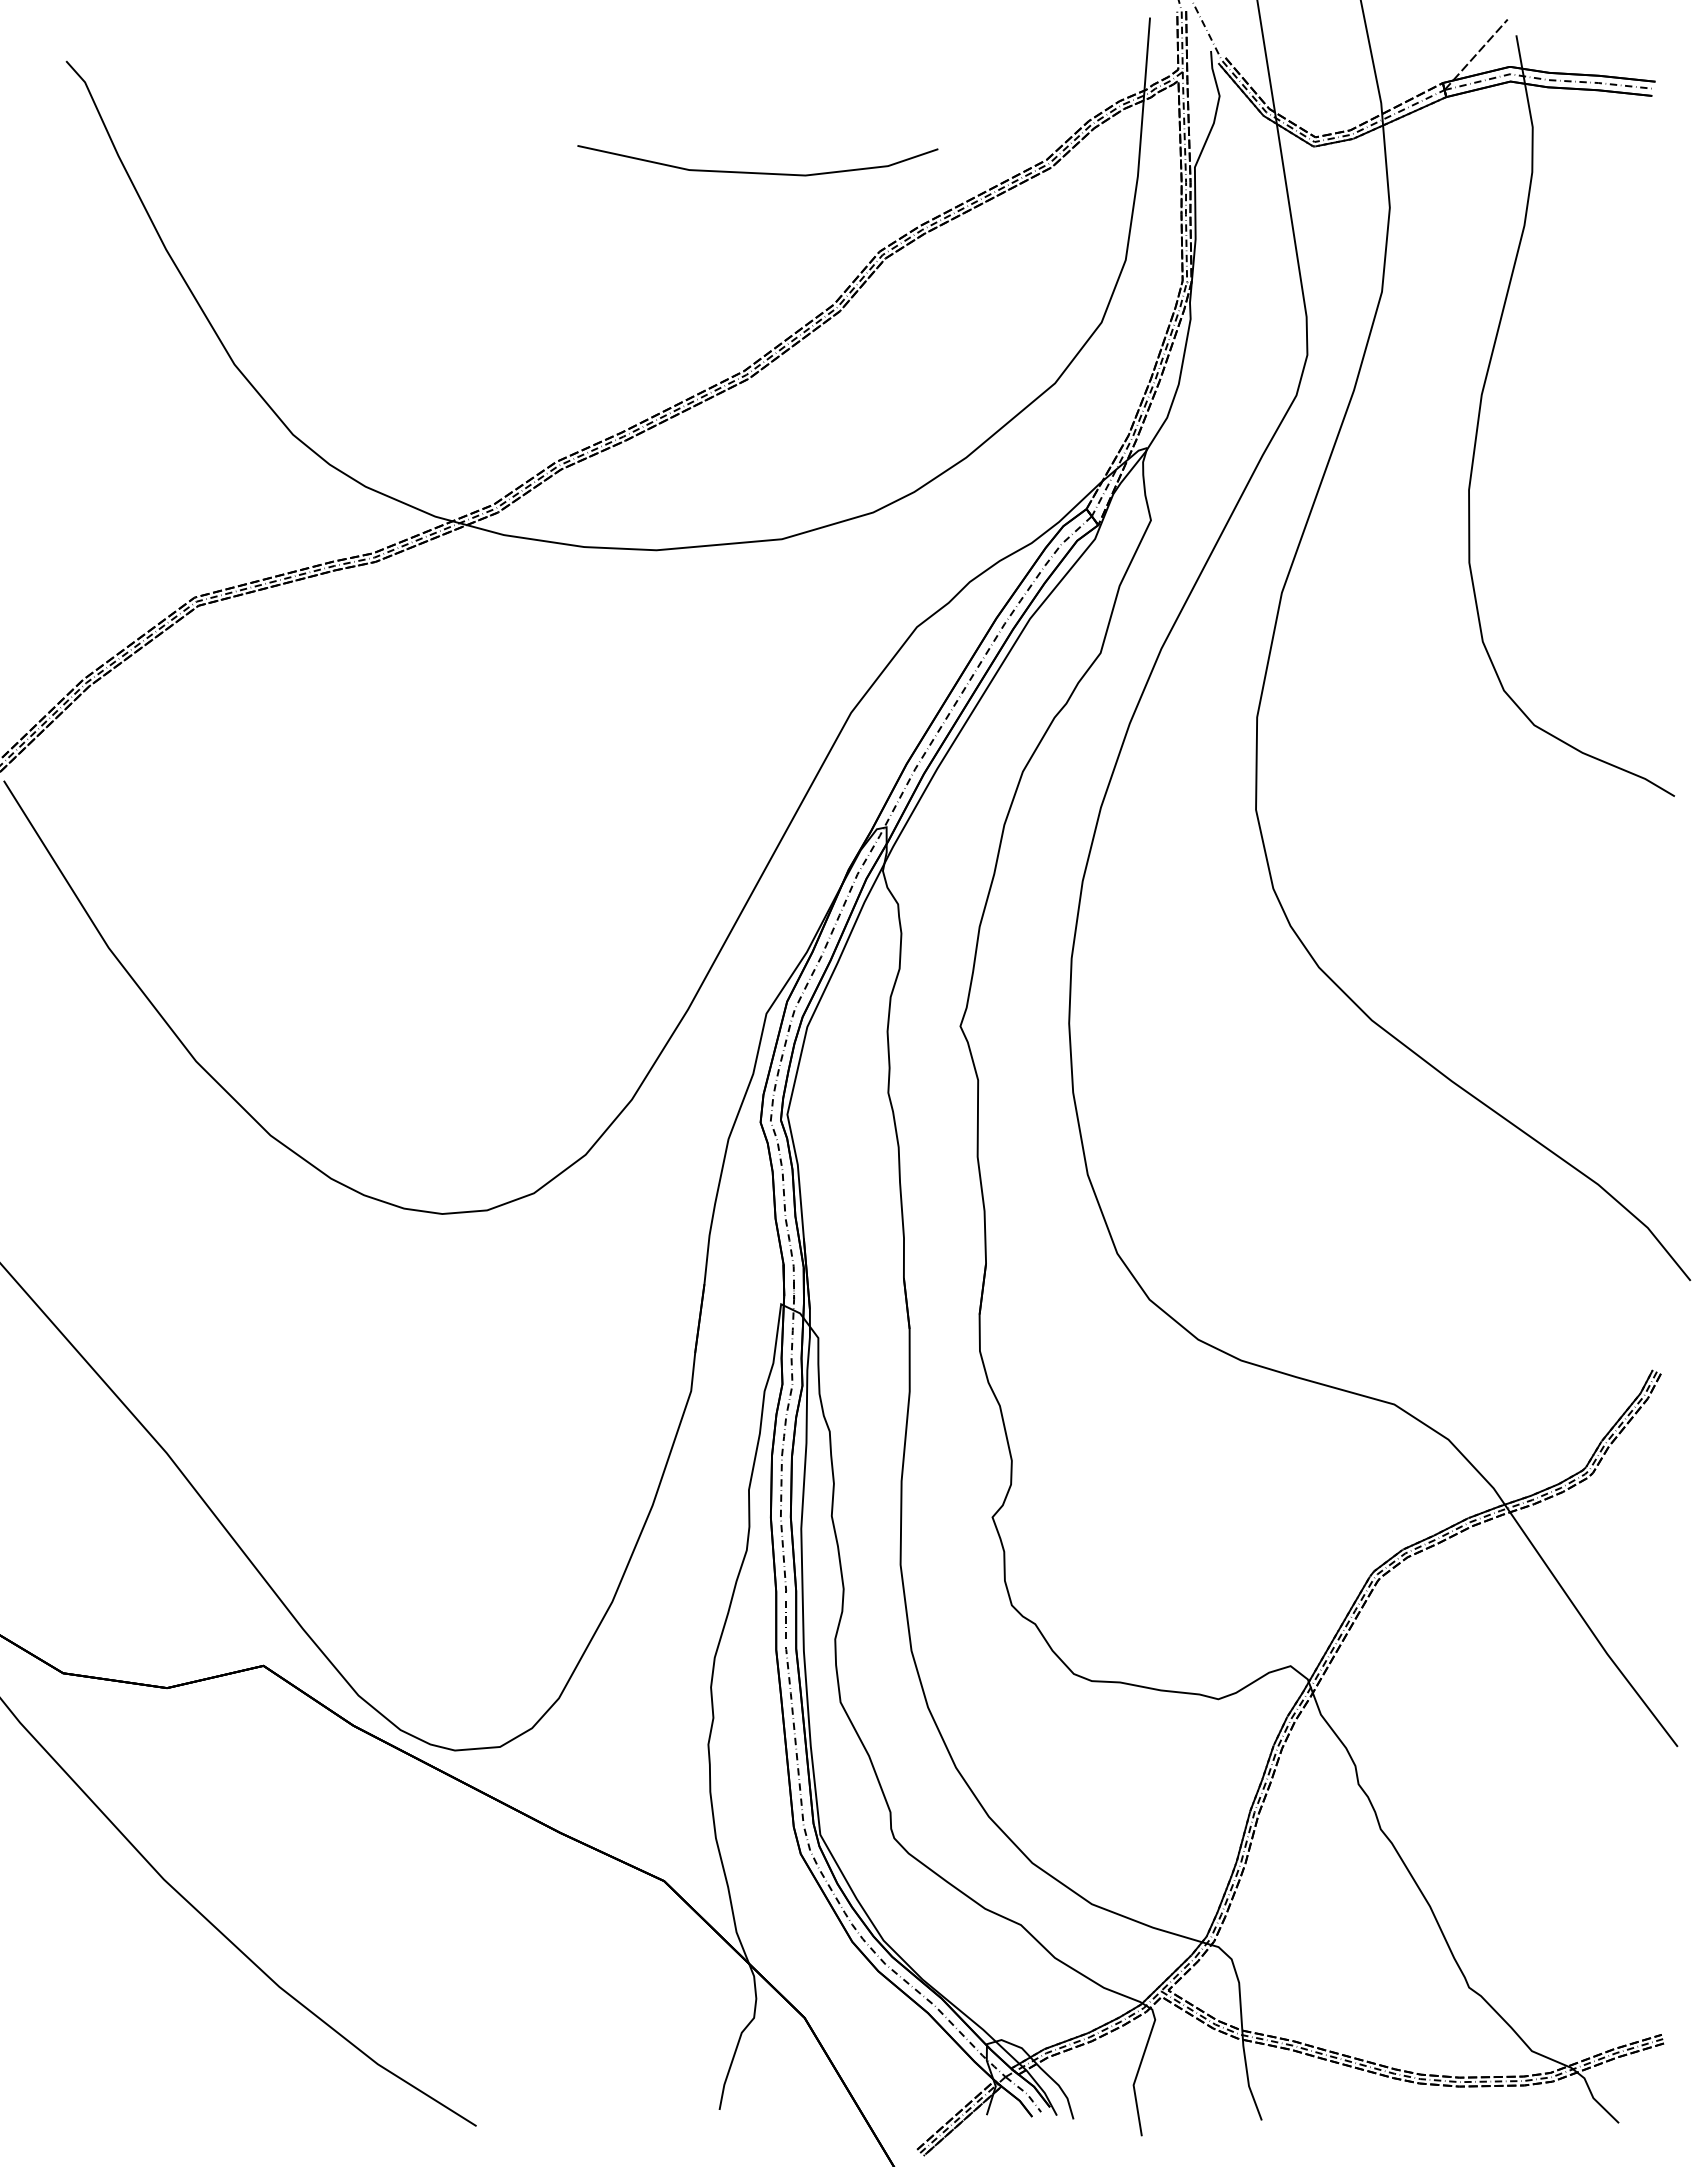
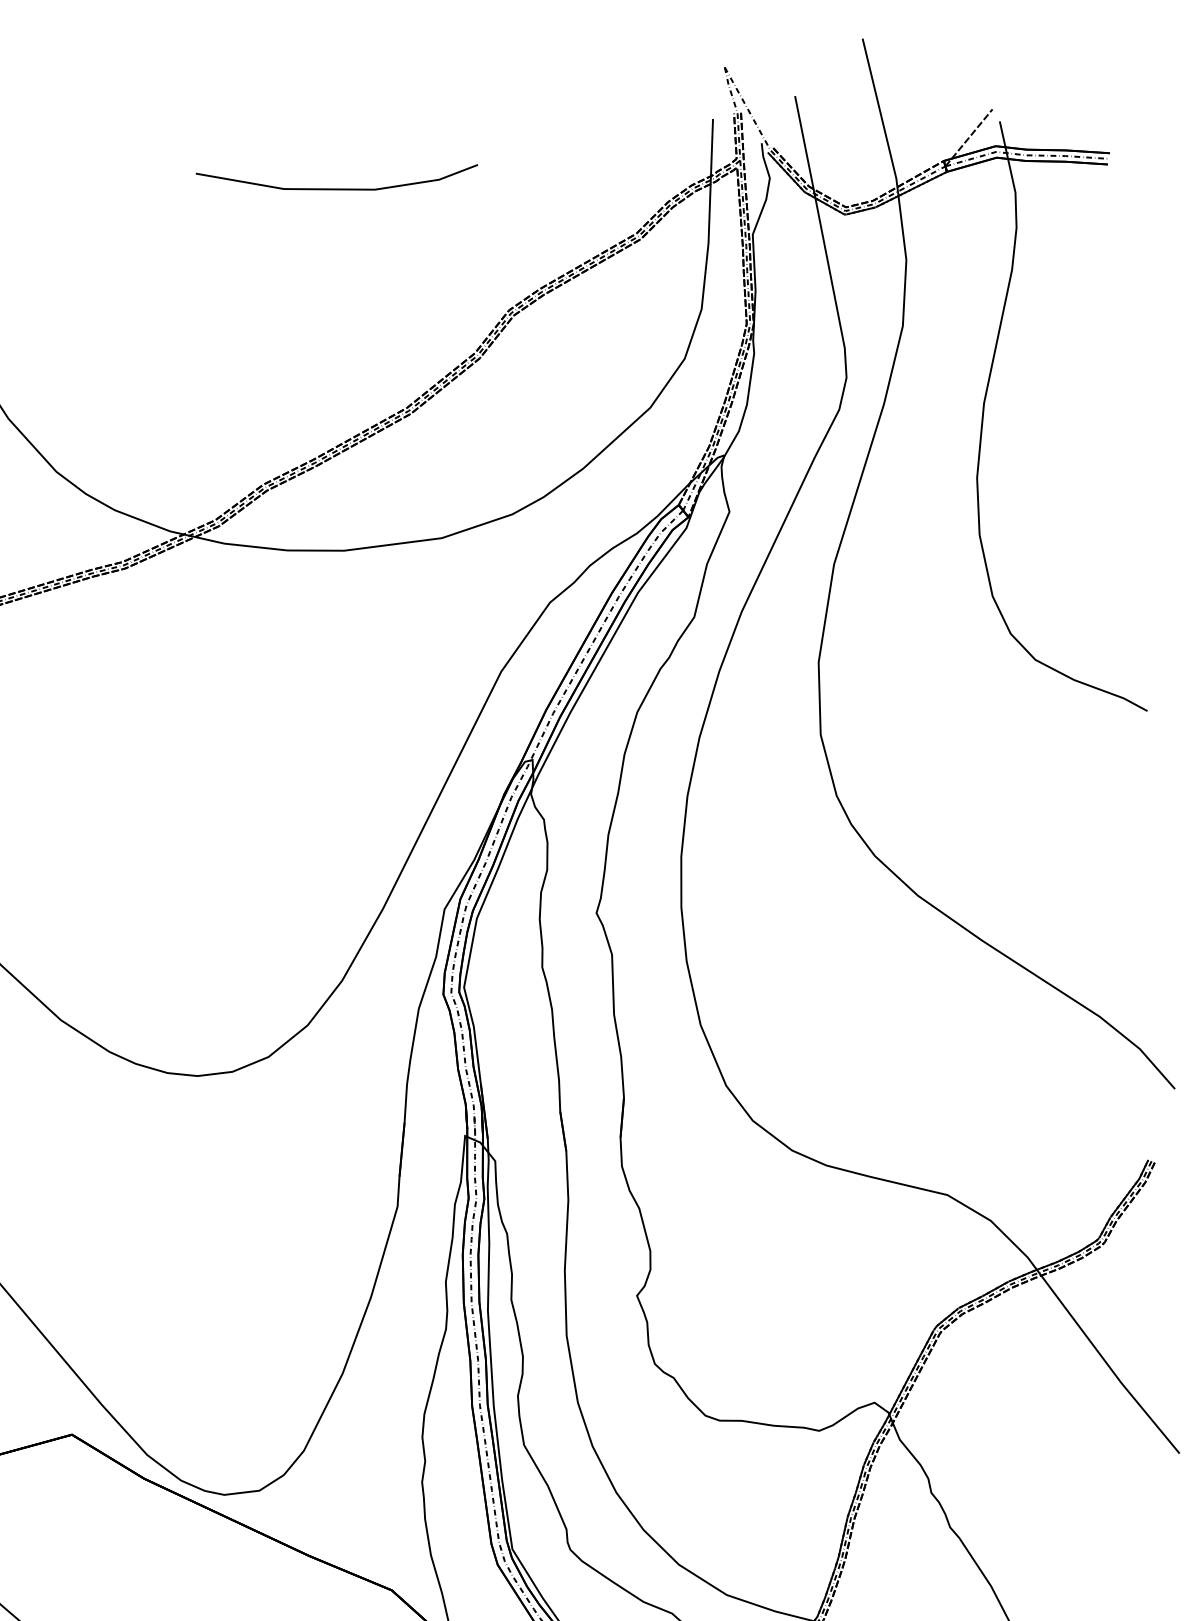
line: (757, 172) -> (337, 188), moved

